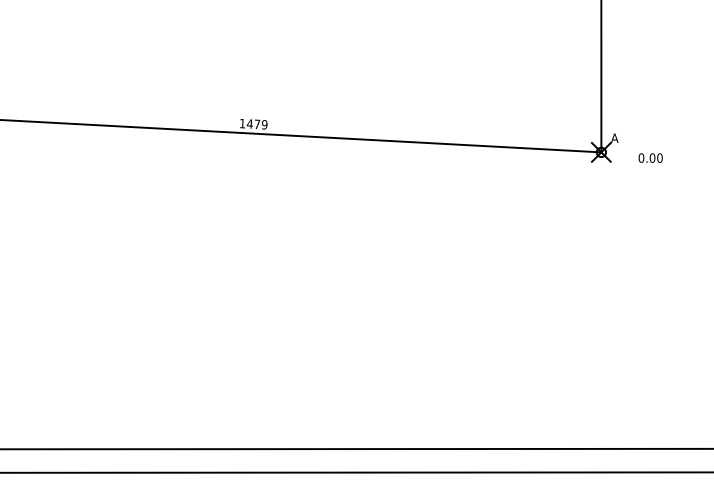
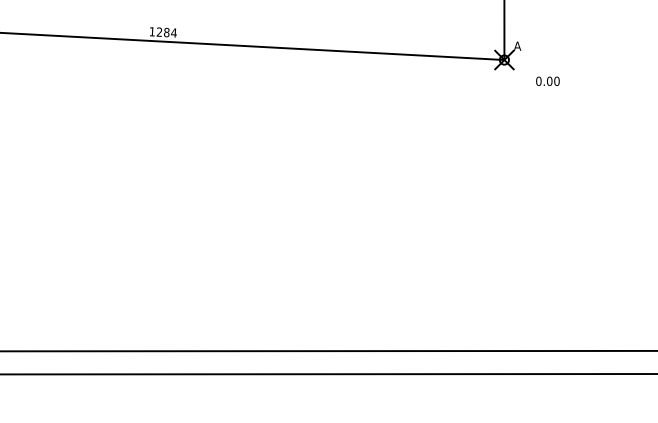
text: (256, 124) -> (165, 32), 1479 -> 1284
text: (650, 157) -> (547, 80), moved

